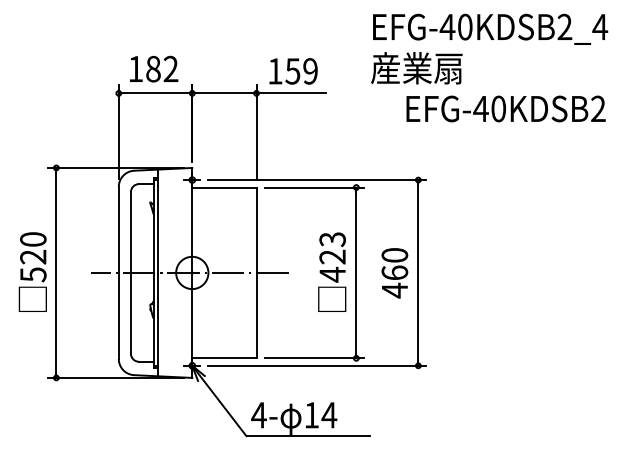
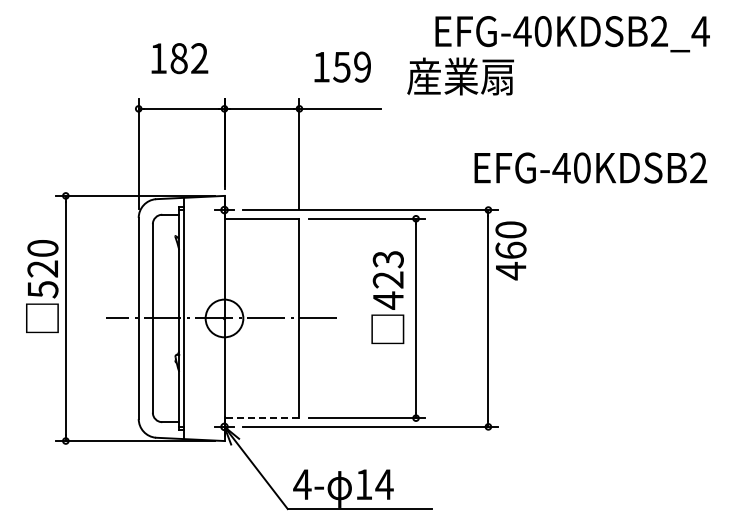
text: (416, 68) -> (460, 76), moved
text: (153, 69) -> (179, 58), moved
text: (293, 70) -> (342, 66), moved
text: (505, 108) -> (590, 167), moved
text: (32, 272) -> (42, 286), moved
text: (331, 272) -> (387, 297), moved
text: (394, 272) -> (510, 250), moved
line: (223, 358) -> (261, 418), solid -> dashed

